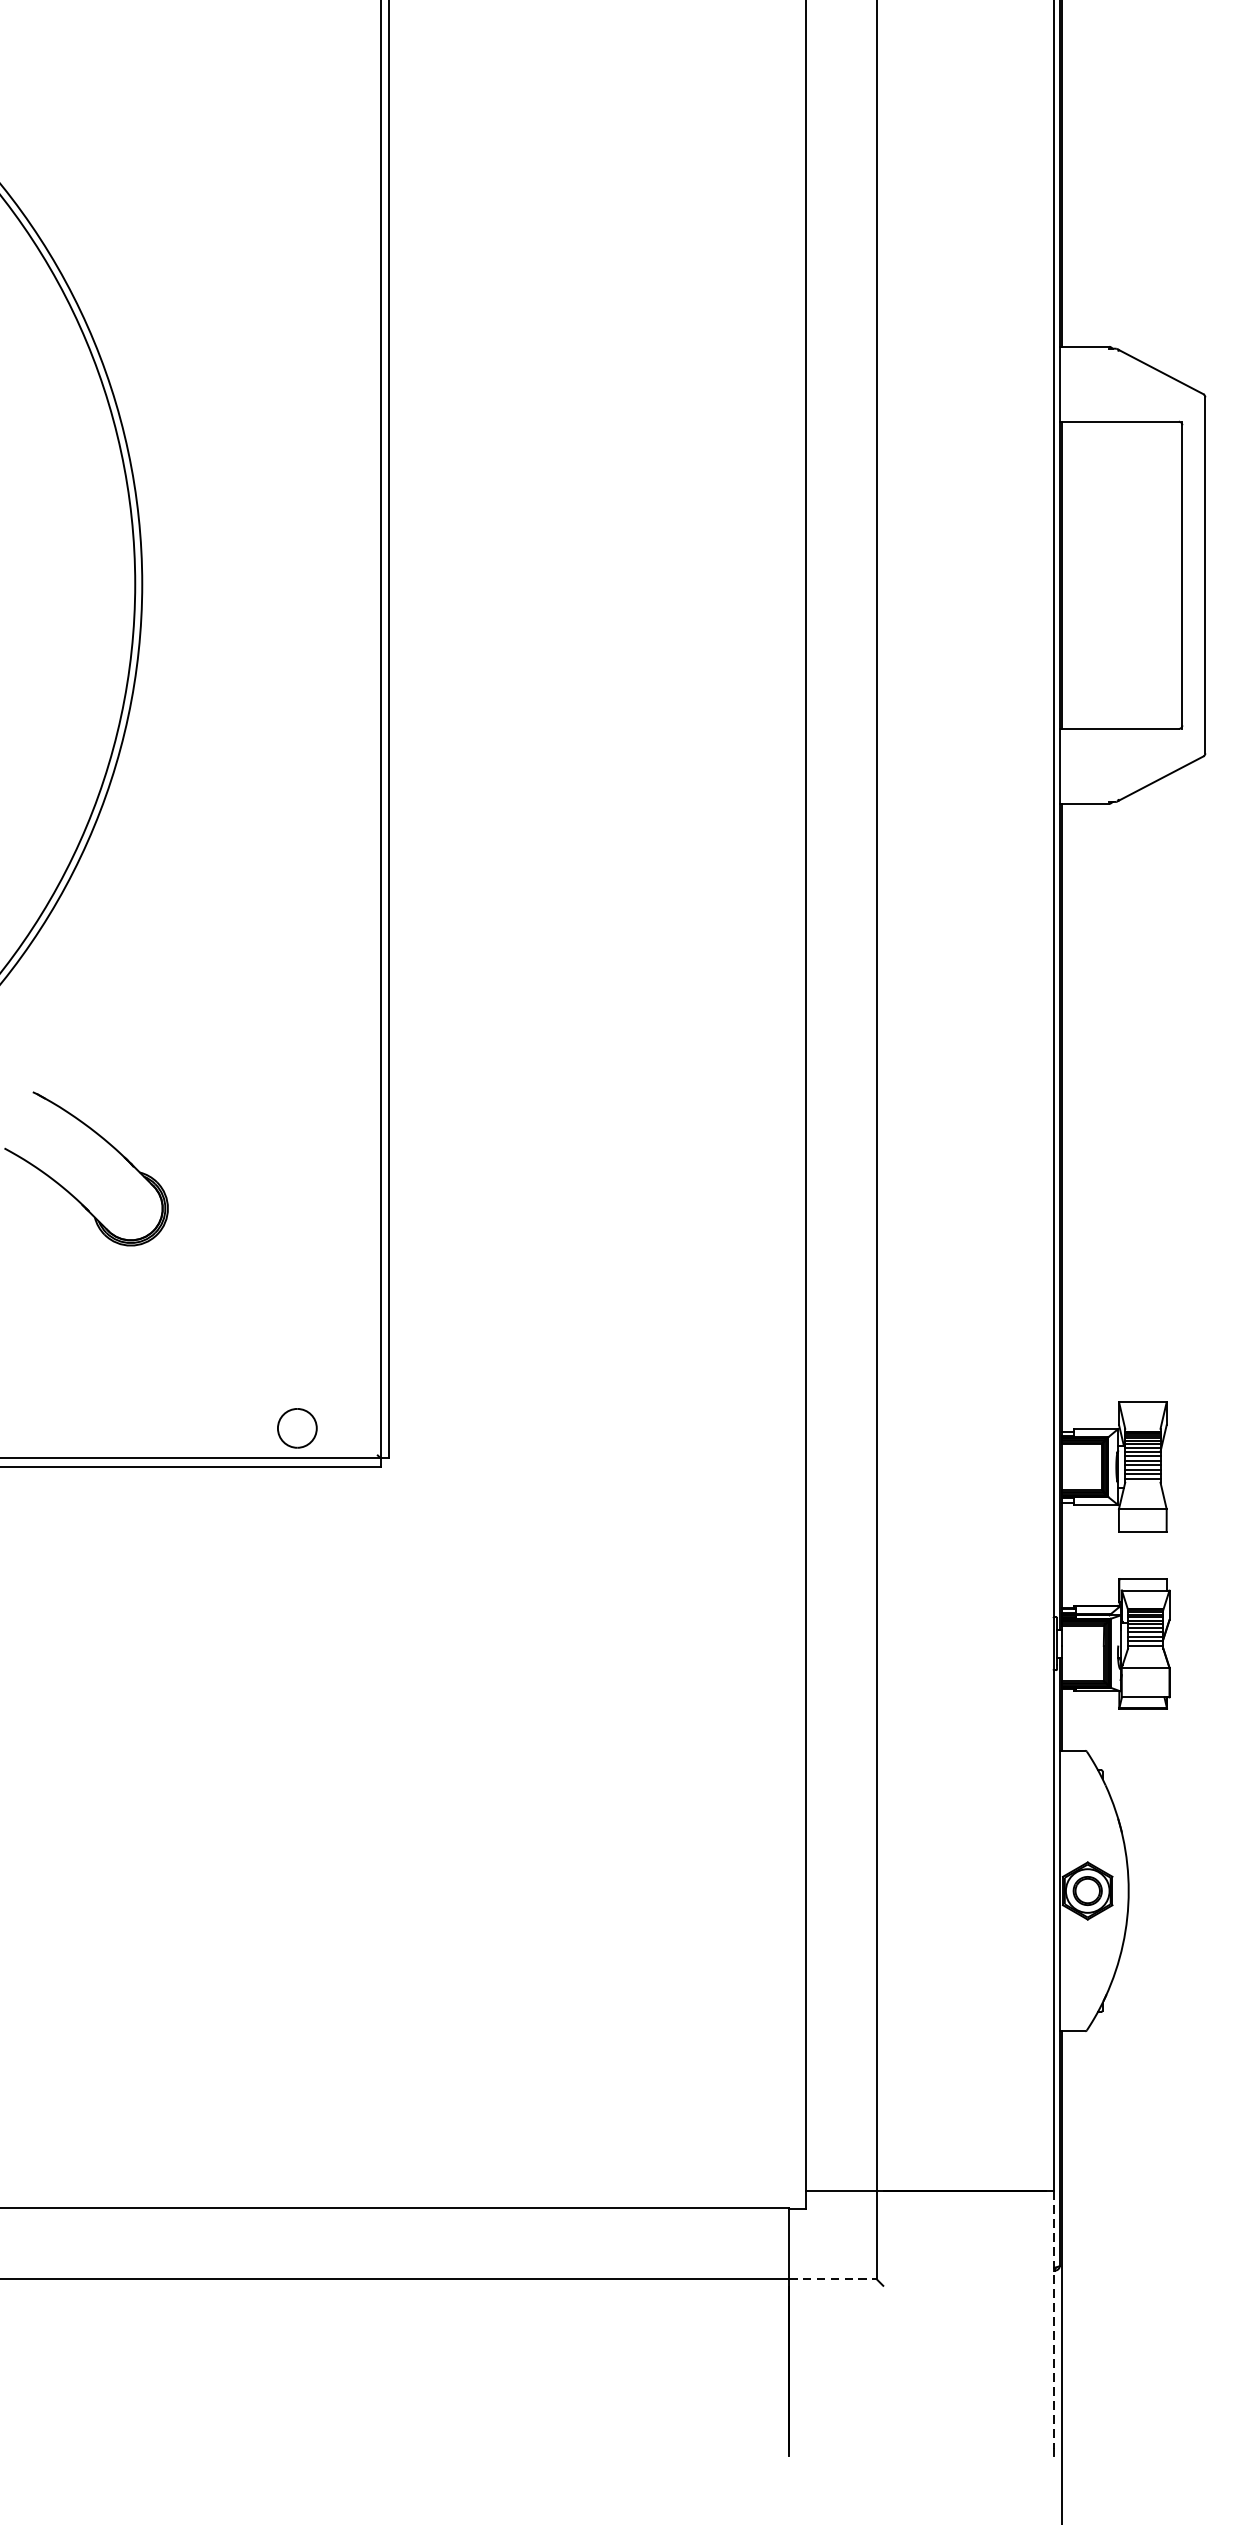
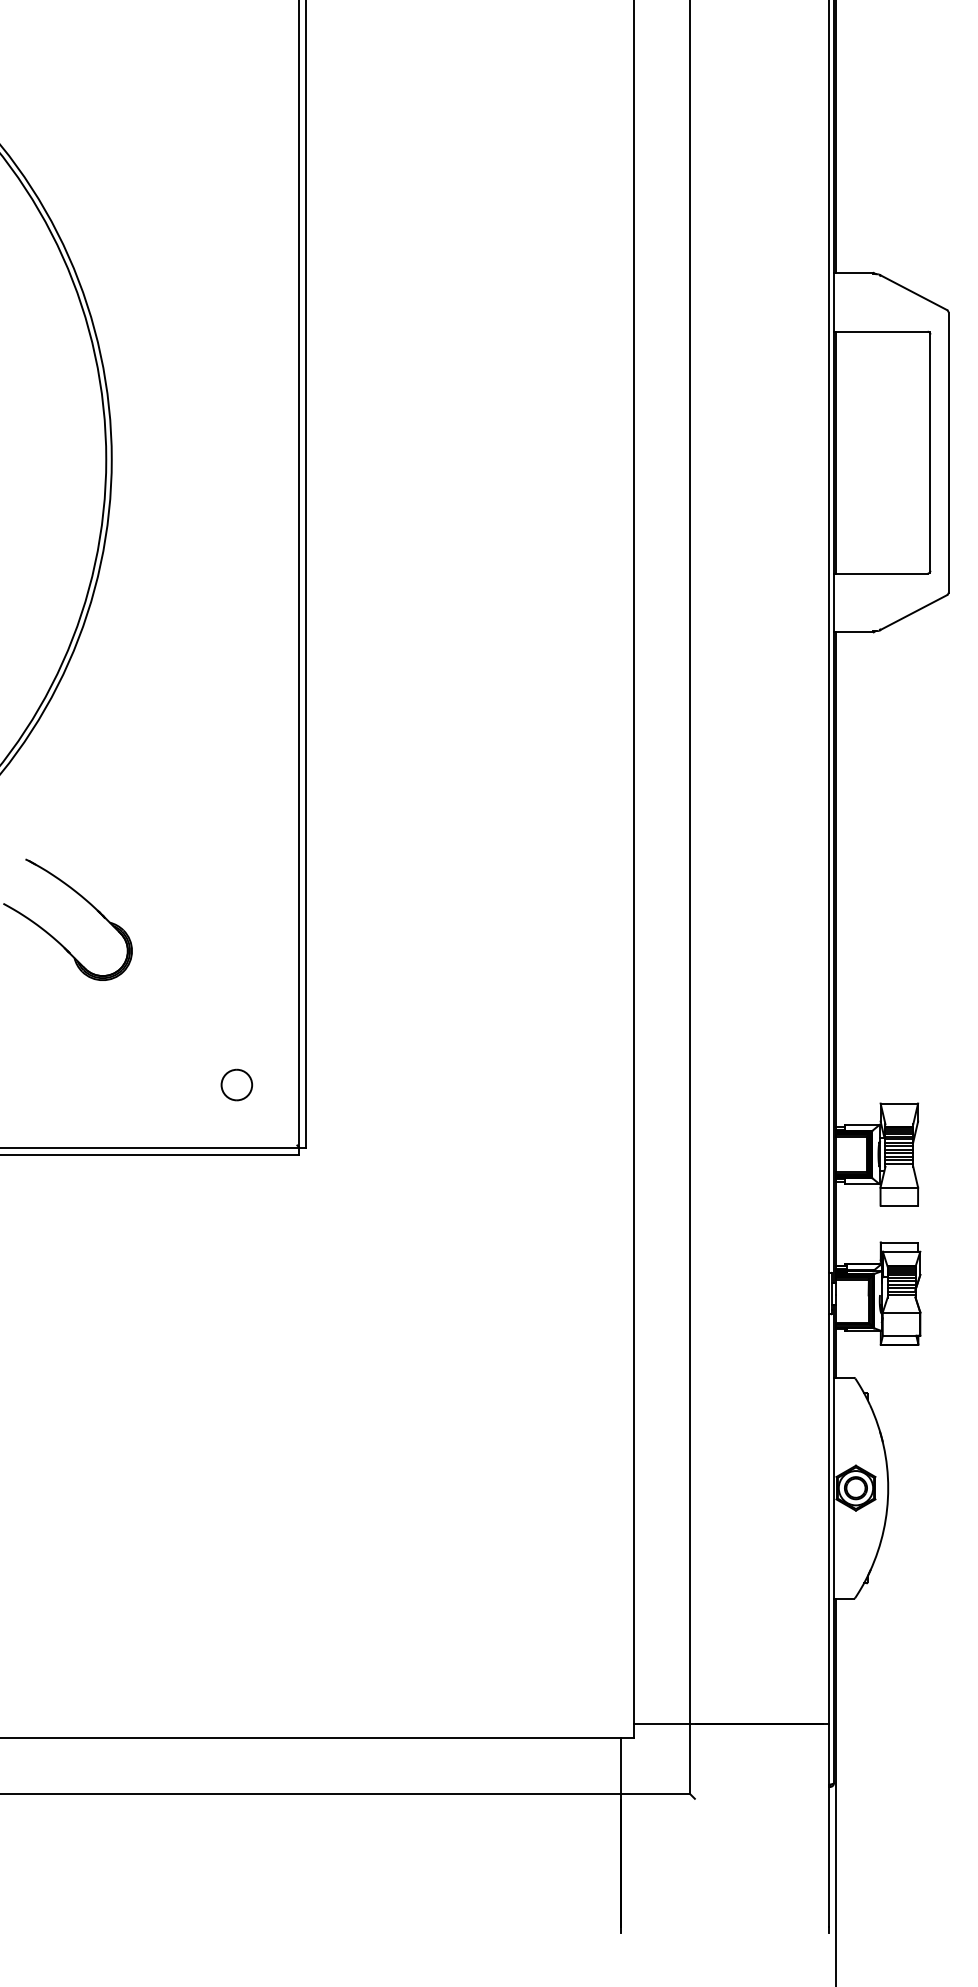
part: (296, 1427) -> (236, 1084), moved
line: (833, 2278) -> (655, 1793), dashed -> solid
line: (1054, 2320) -> (829, 1826), dashed -> solid

